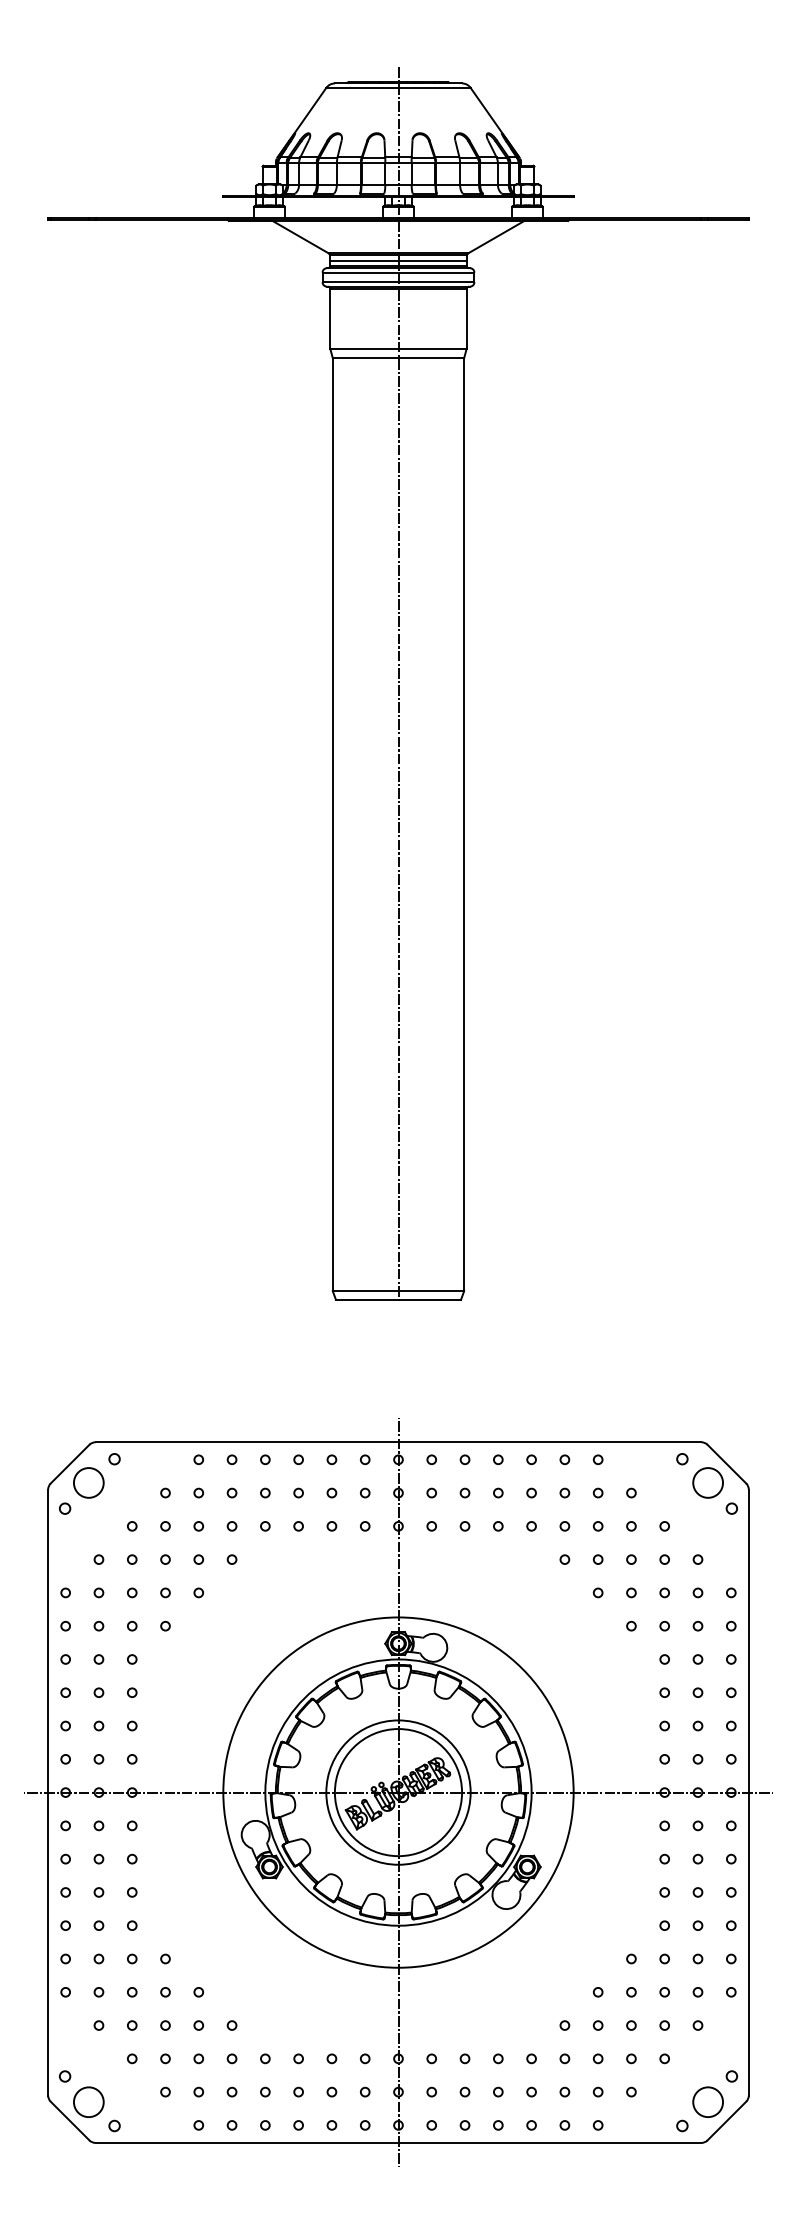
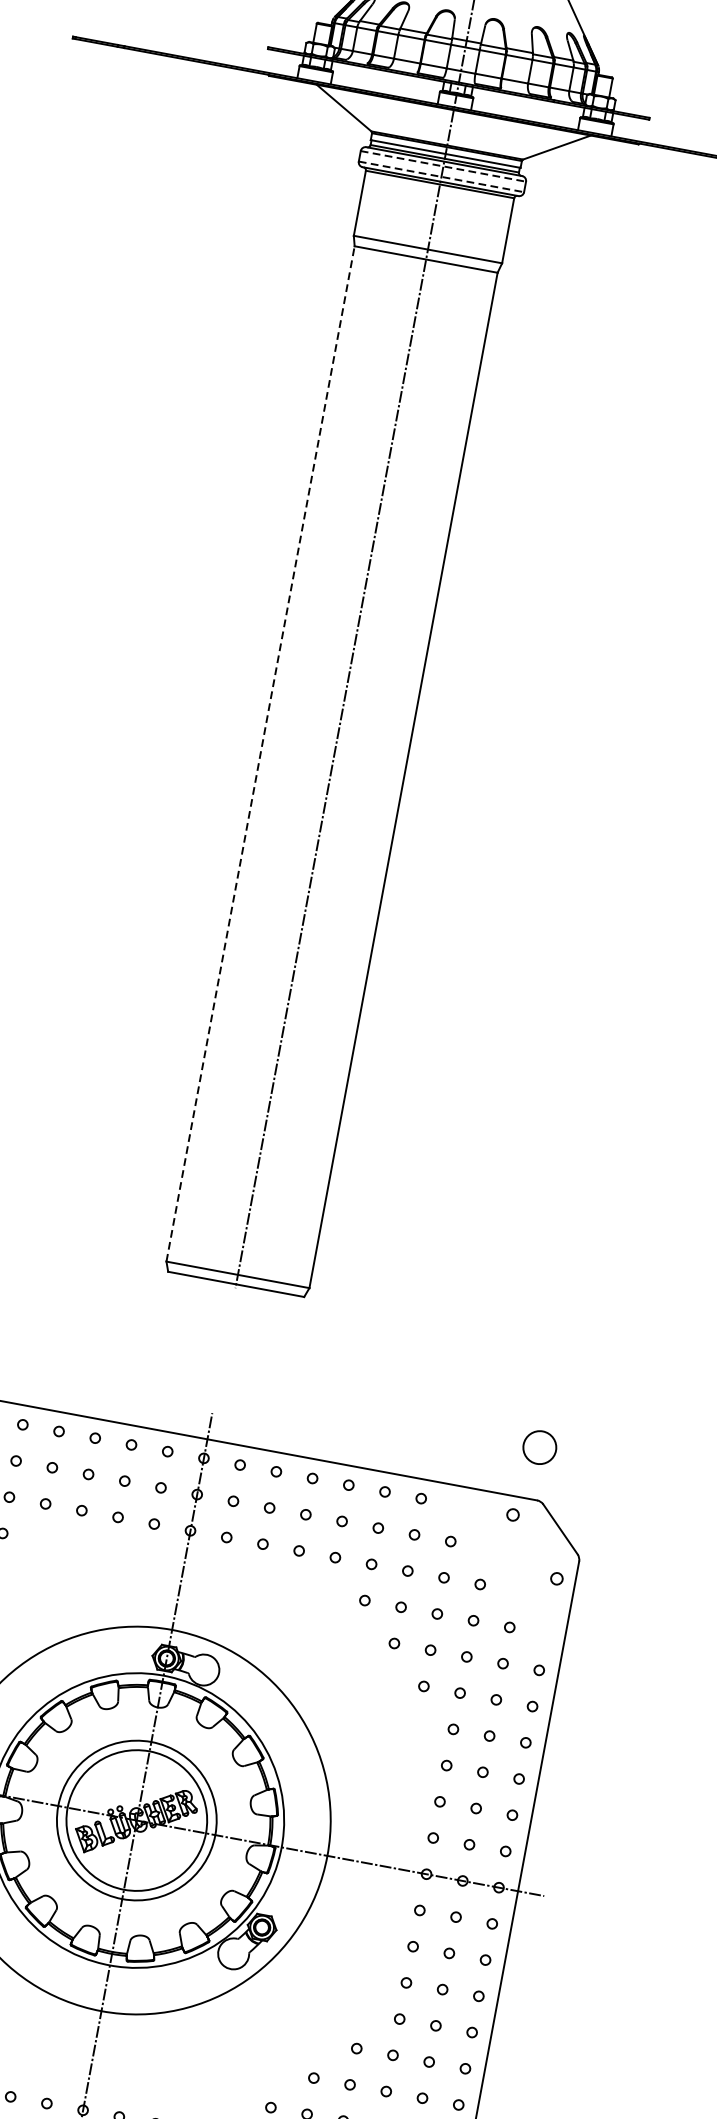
line: (398, 272) -> (443, 166), solid -> dashed
line: (398, 282) -> (441, 177), solid -> dashed
line: (332, 824) -> (260, 753), solid -> dashed
circle: (707, 1482) -> (539, 1447), moved

